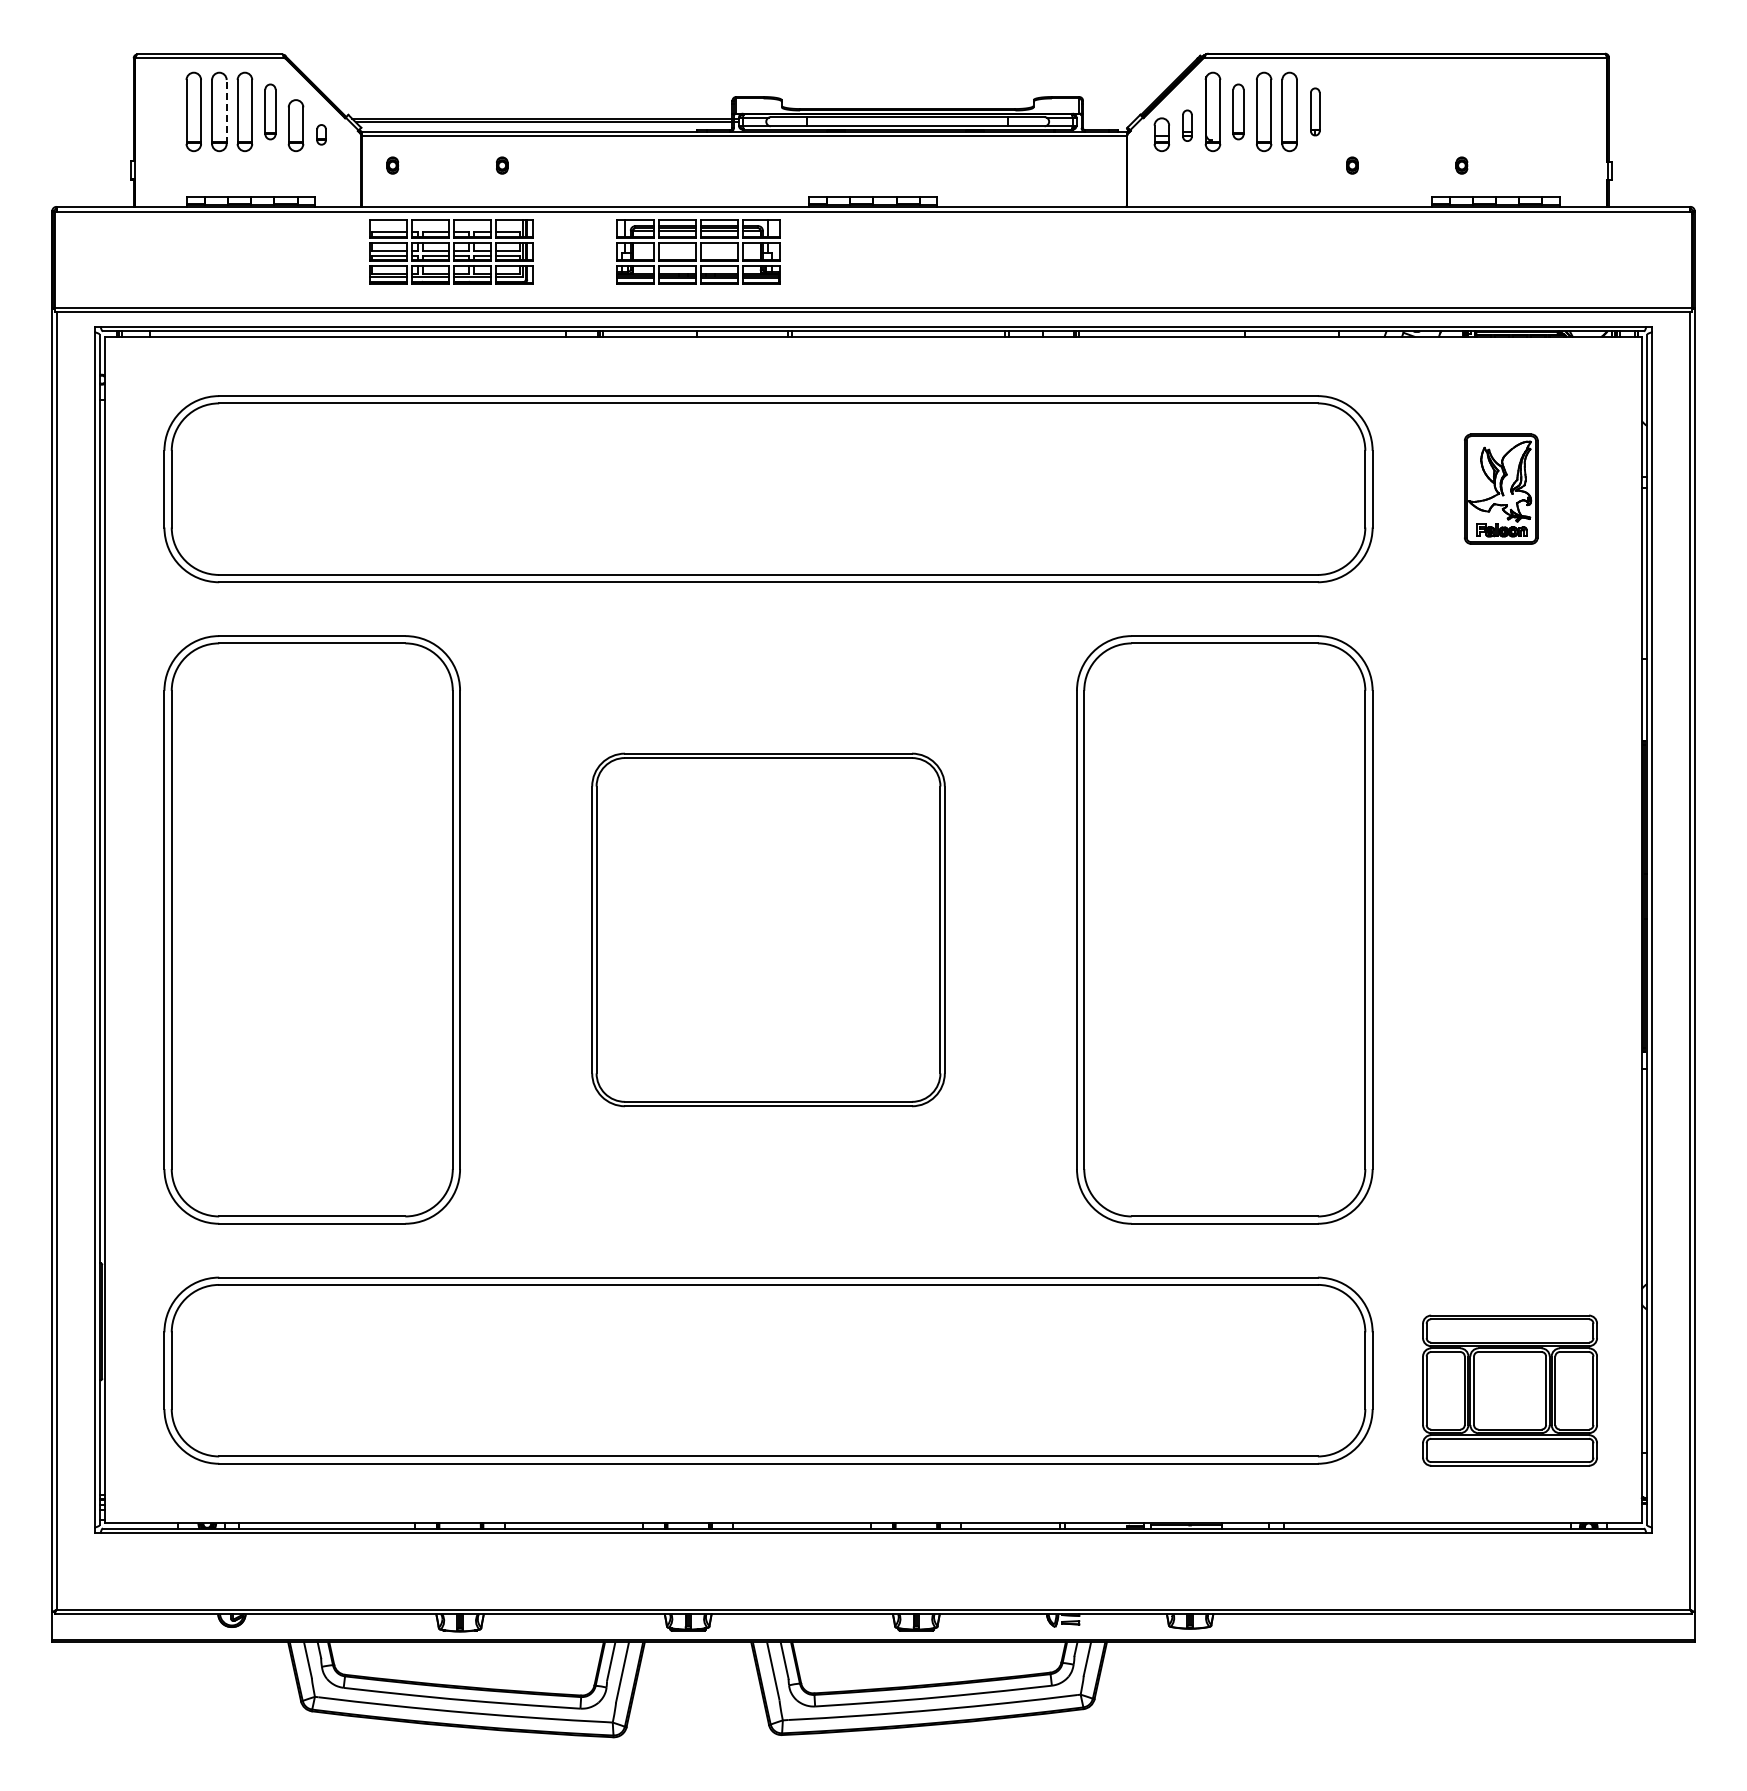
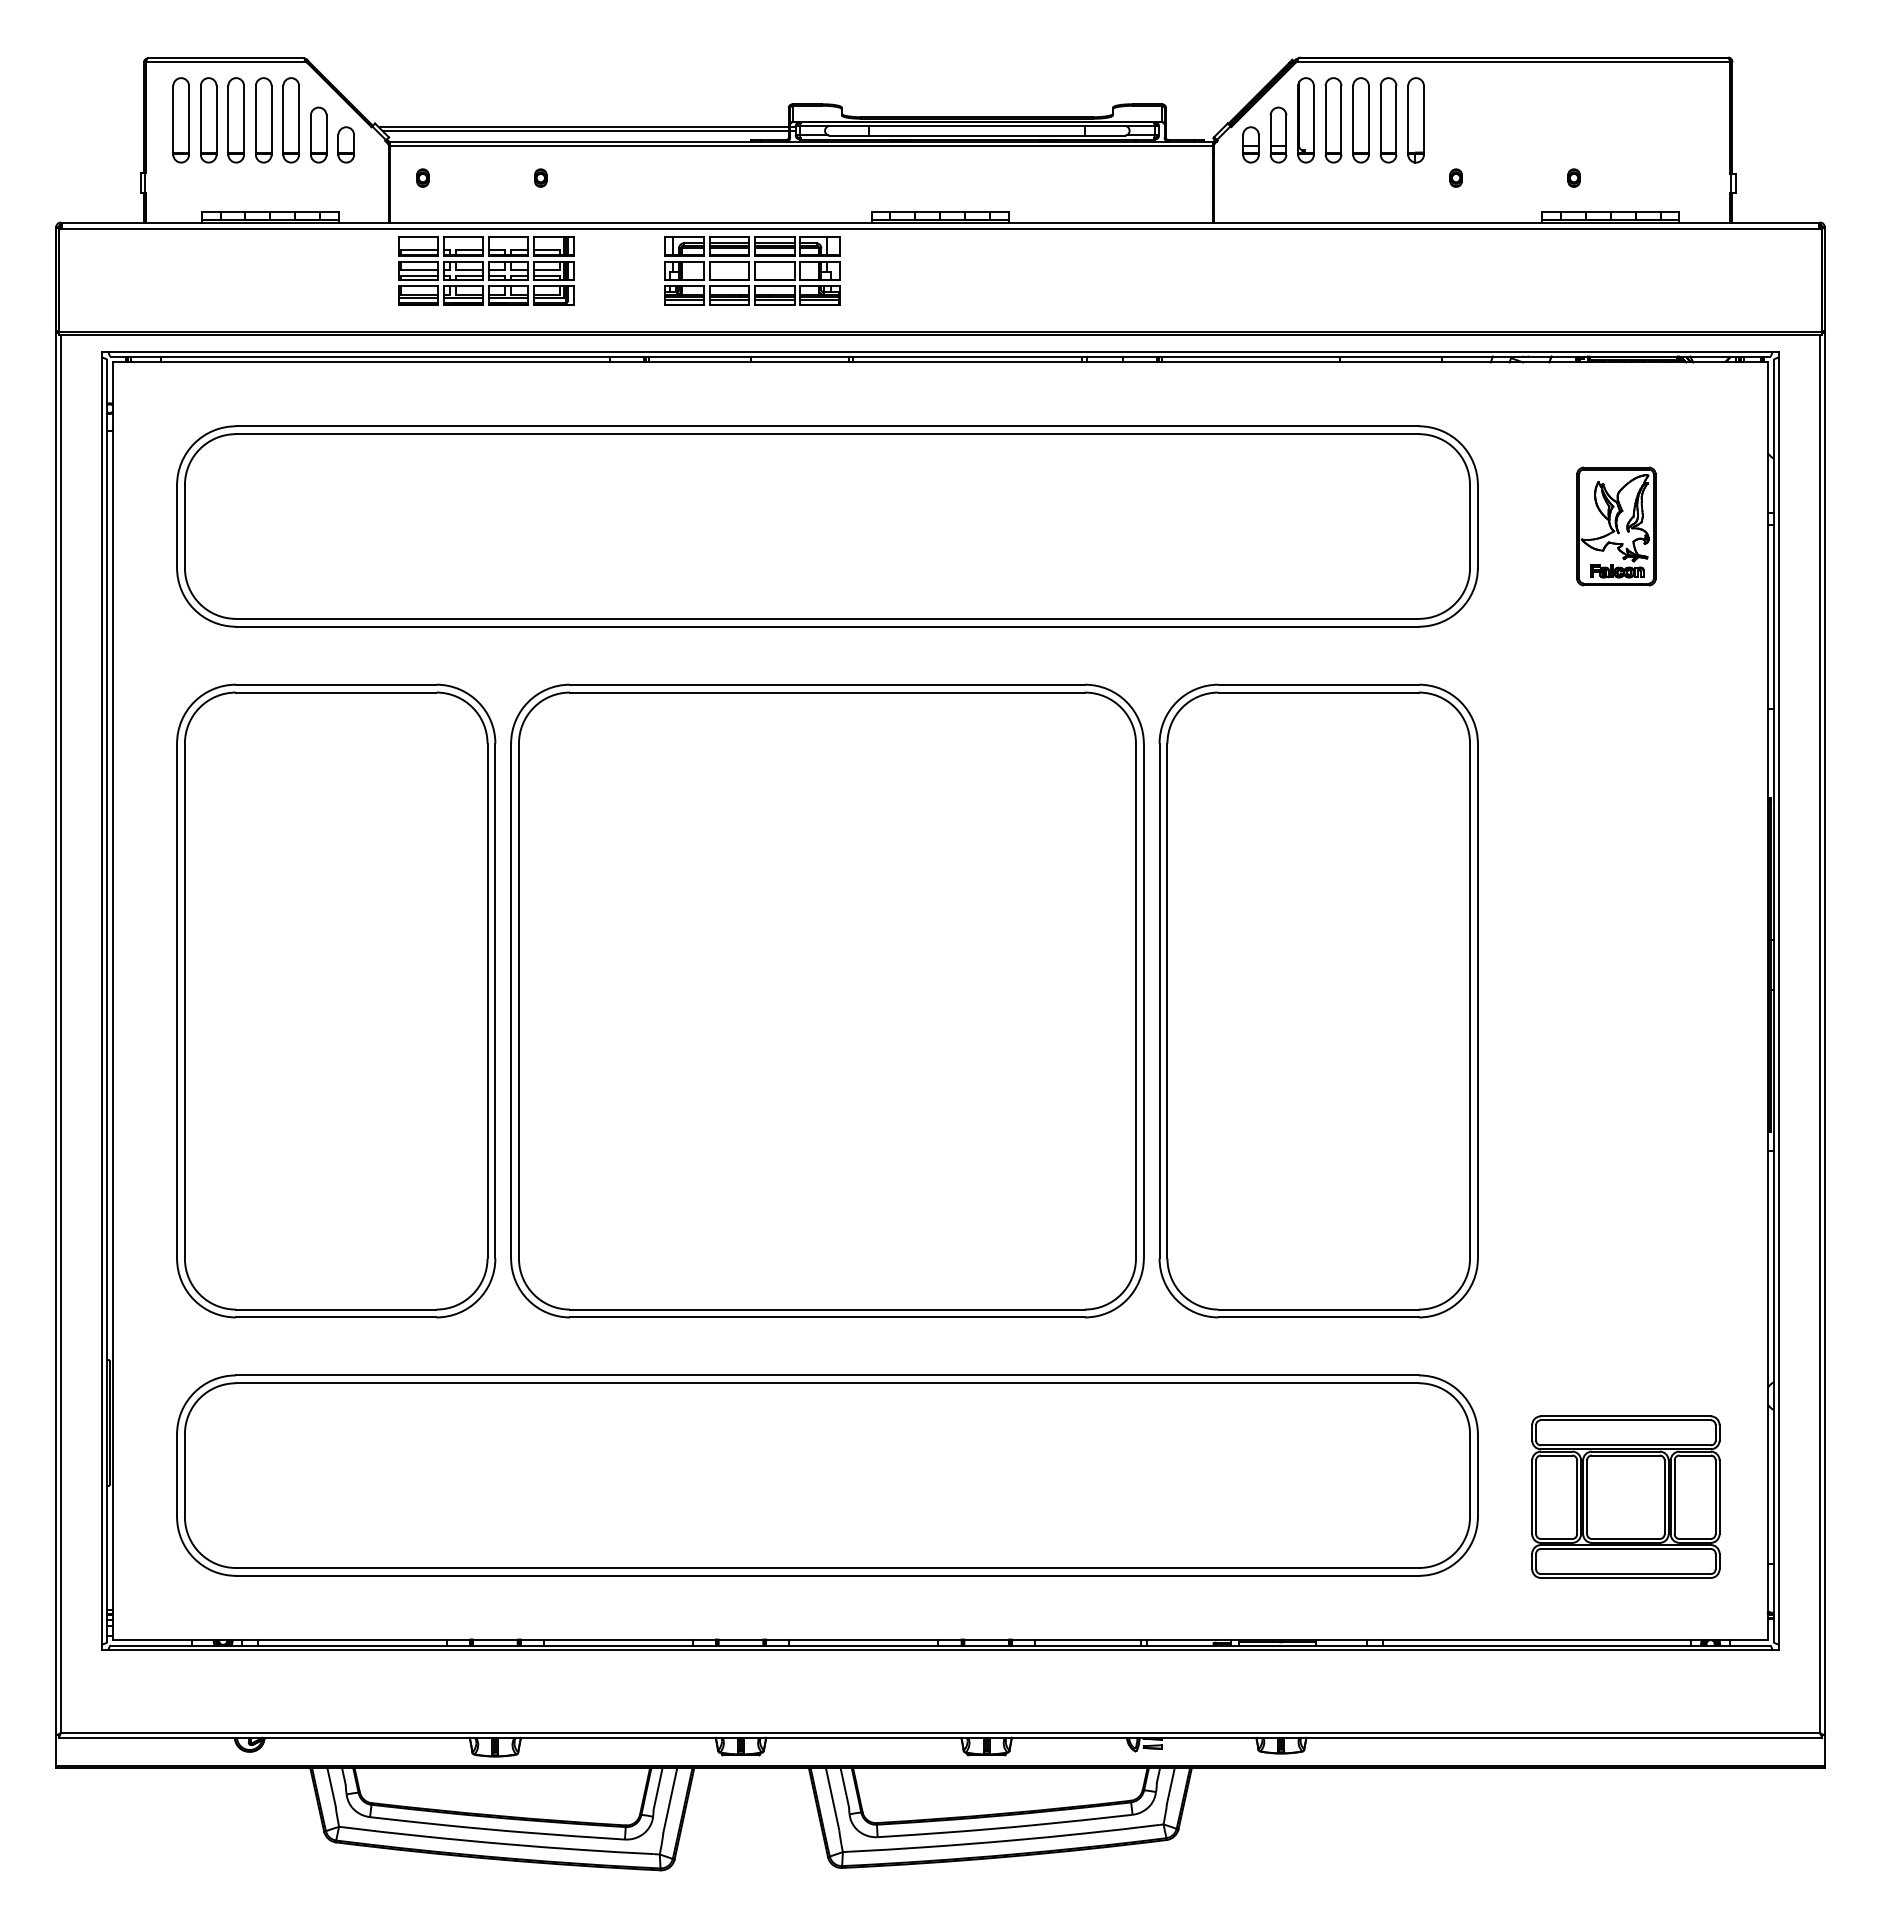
part: (168, 111) -> (181, 119), added
line: (226, 111) -> (243, 119), dashed -> solid
part: (270, 111) -> (291, 119), size x1.43
part: (1238, 111) -> (1333, 119), size x1.43
part: (1315, 111) -> (1416, 119), size x1.67
part: (1187, 125) -> (1278, 134), size x1.67
part: (321, 134) -> (346, 144), size x1.67
part: (768, 929) -> (827, 1000), size x1.67

